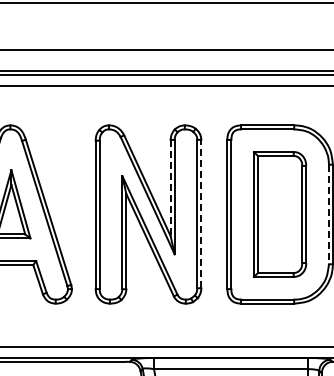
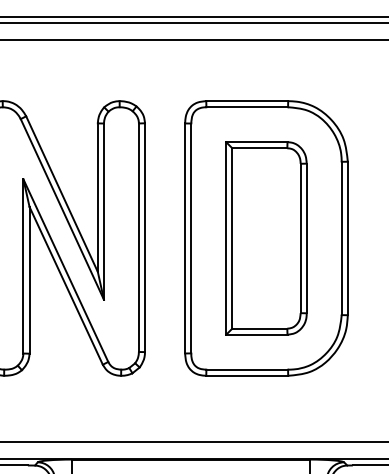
line: (170, 188) -> (97, 198), dashed -> solid
line: (201, 213) -> (145, 236), dashed -> solid
line: (328, 214) -> (341, 238), dashed -> solid

